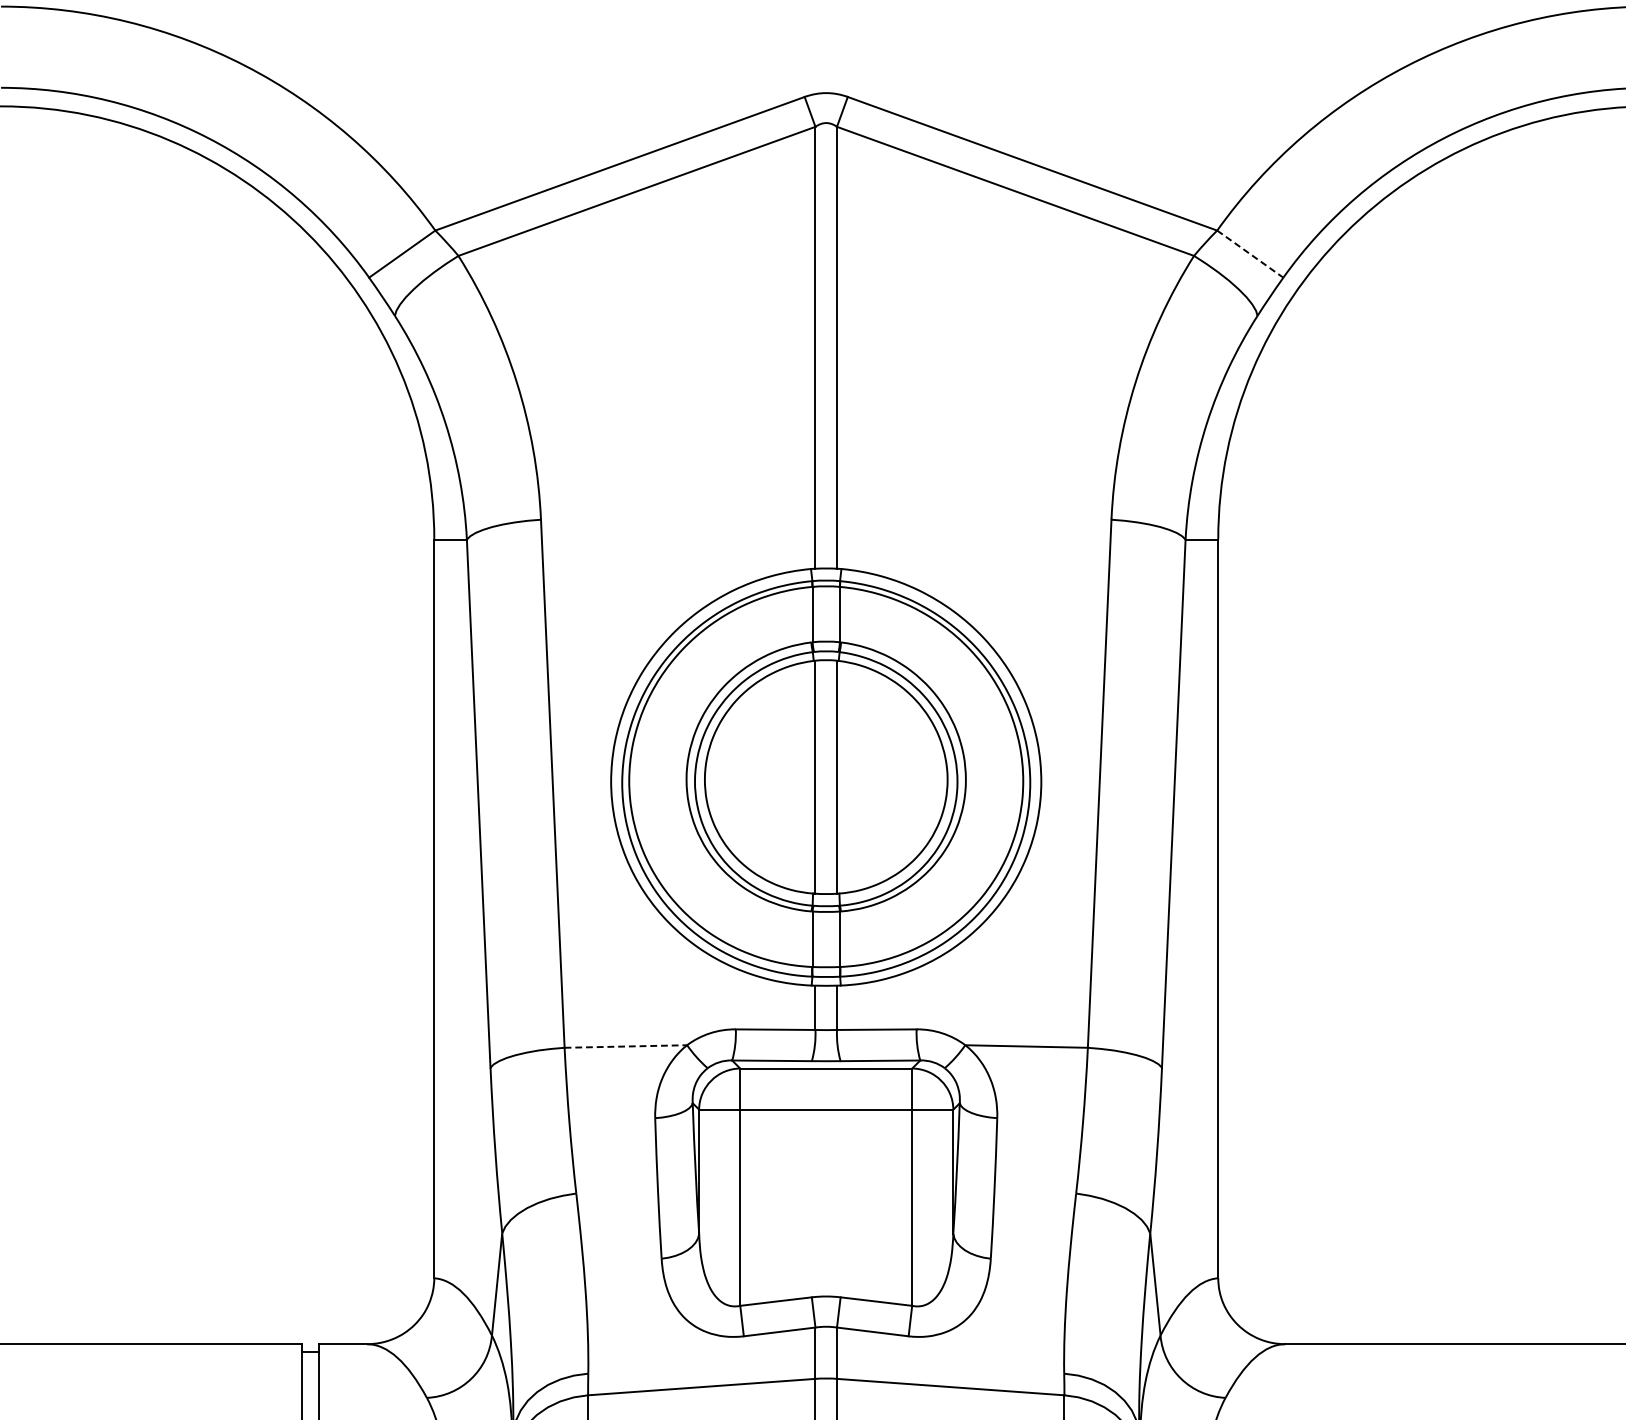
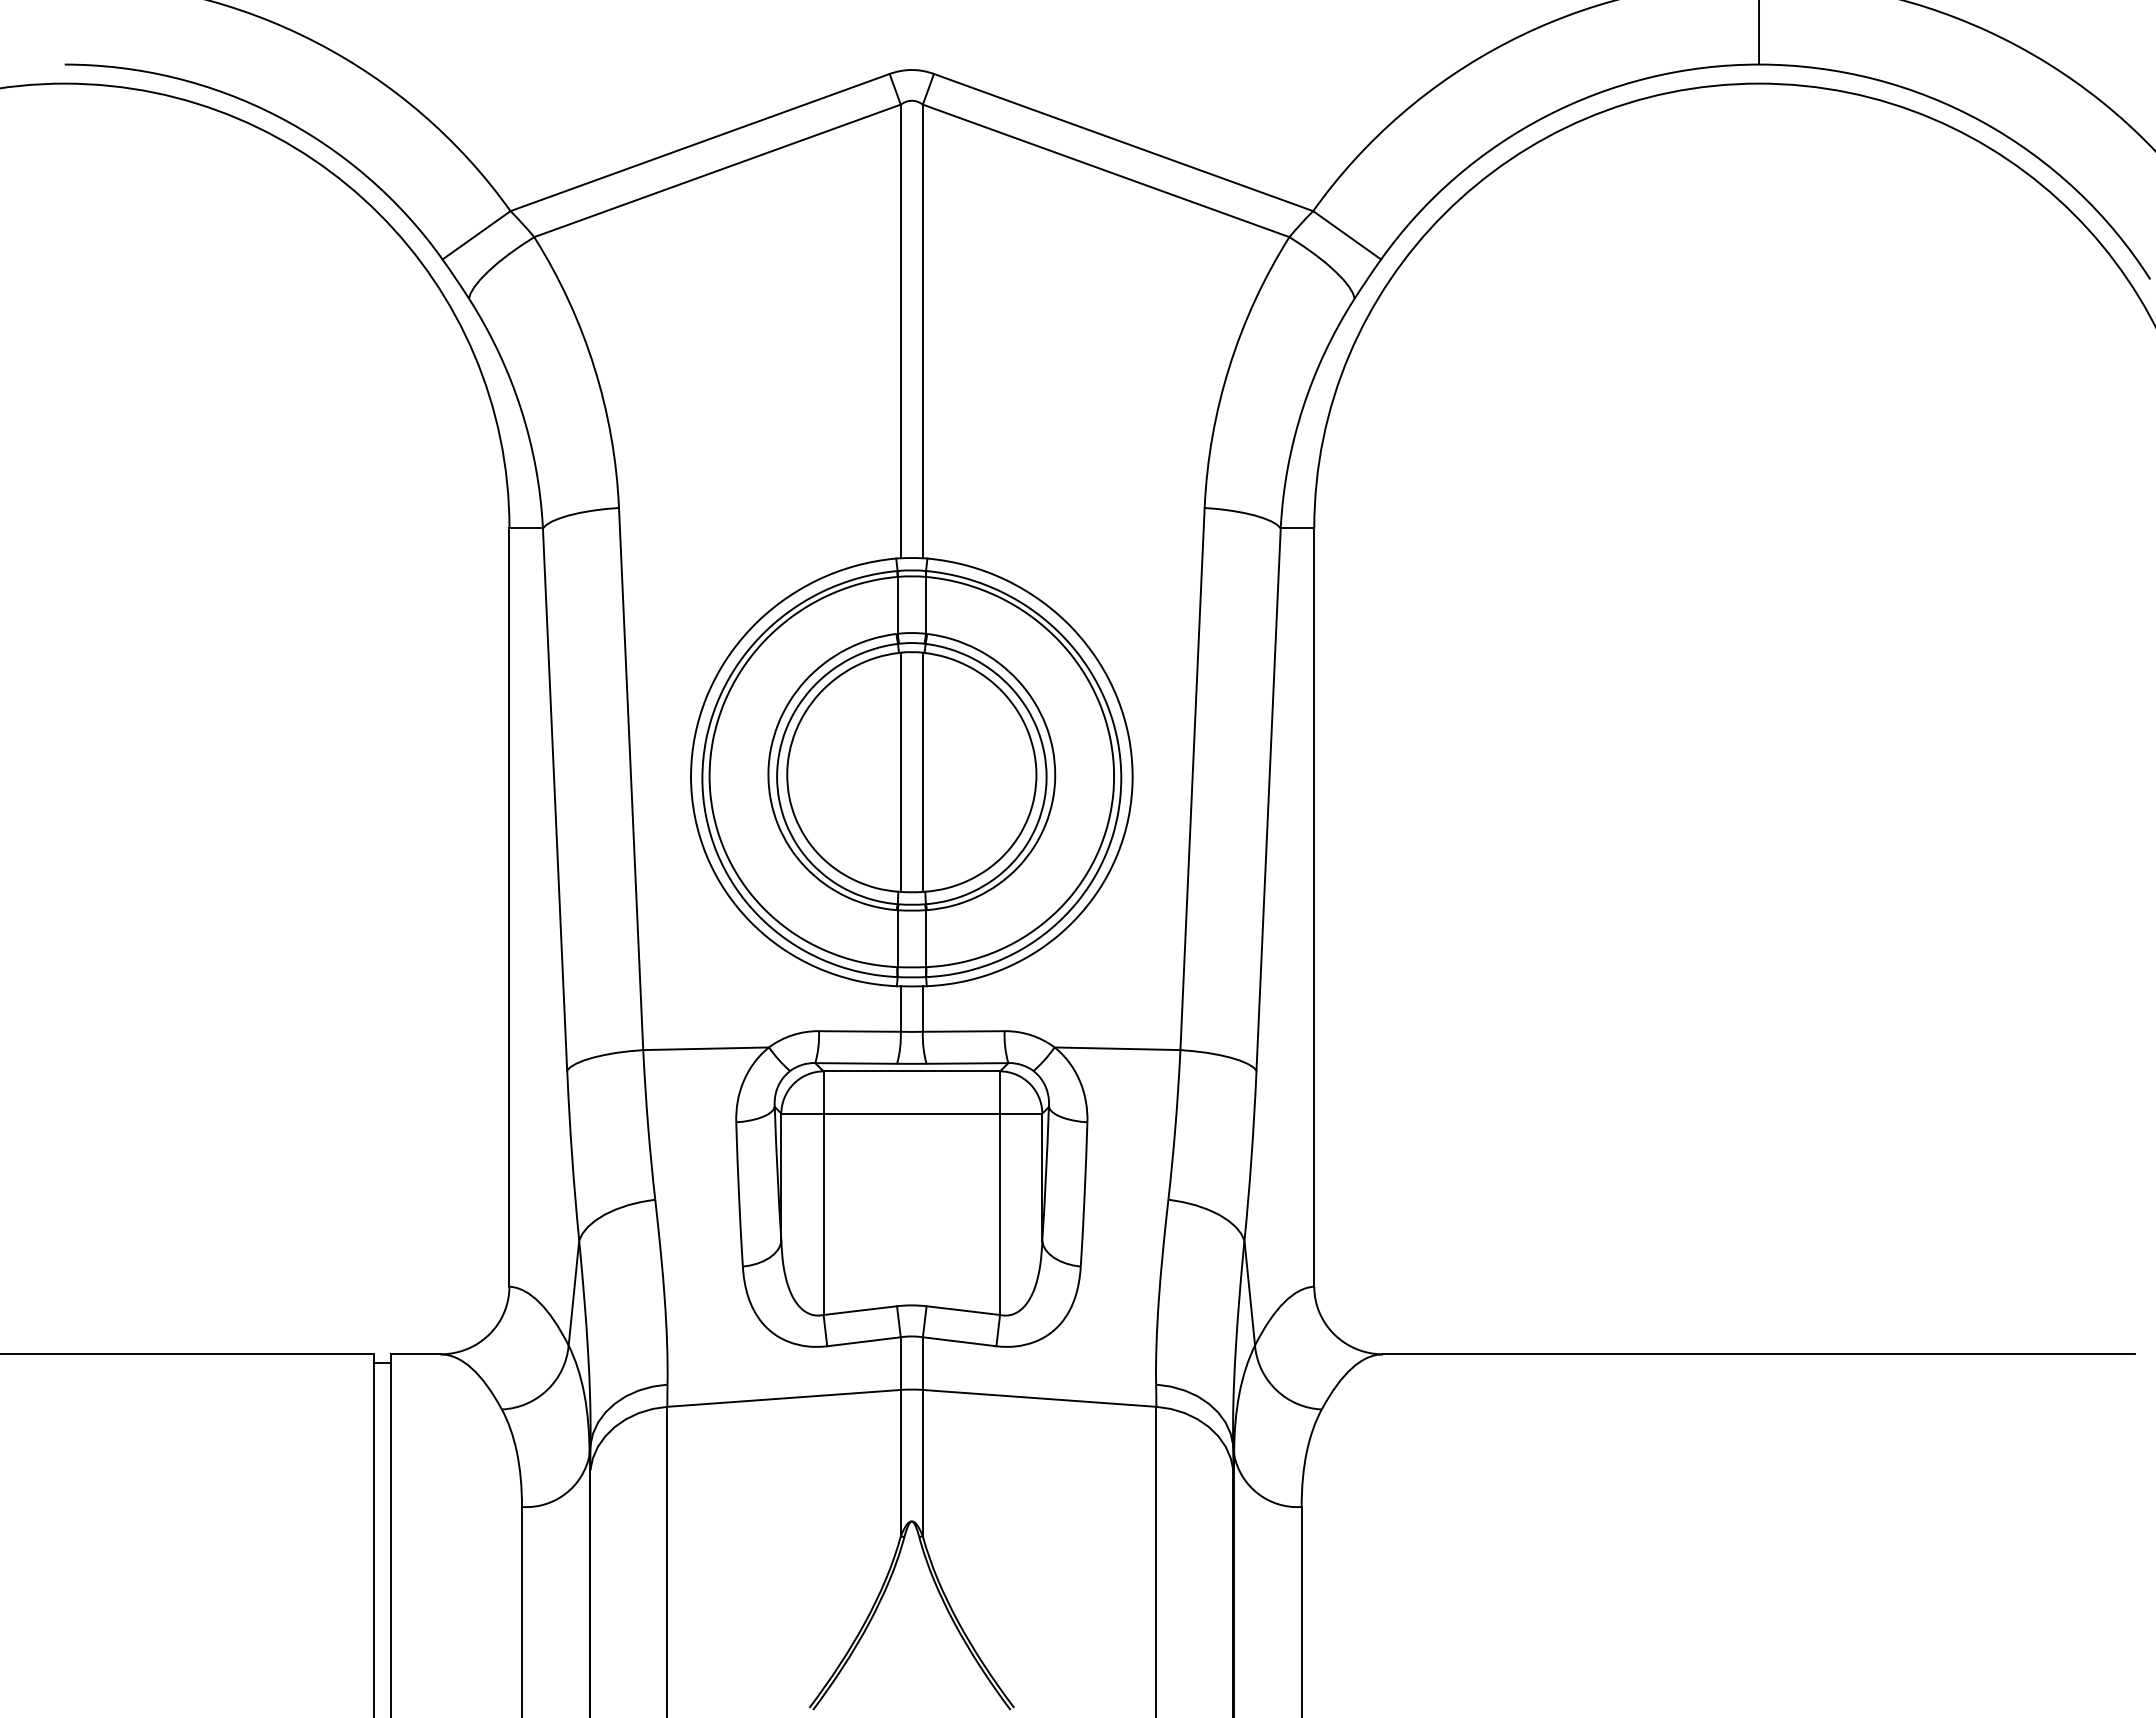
line: (1250, 254) -> (1347, 235), dashed -> solid
line: (626, 1046) -> (706, 1048), dashed -> solid

